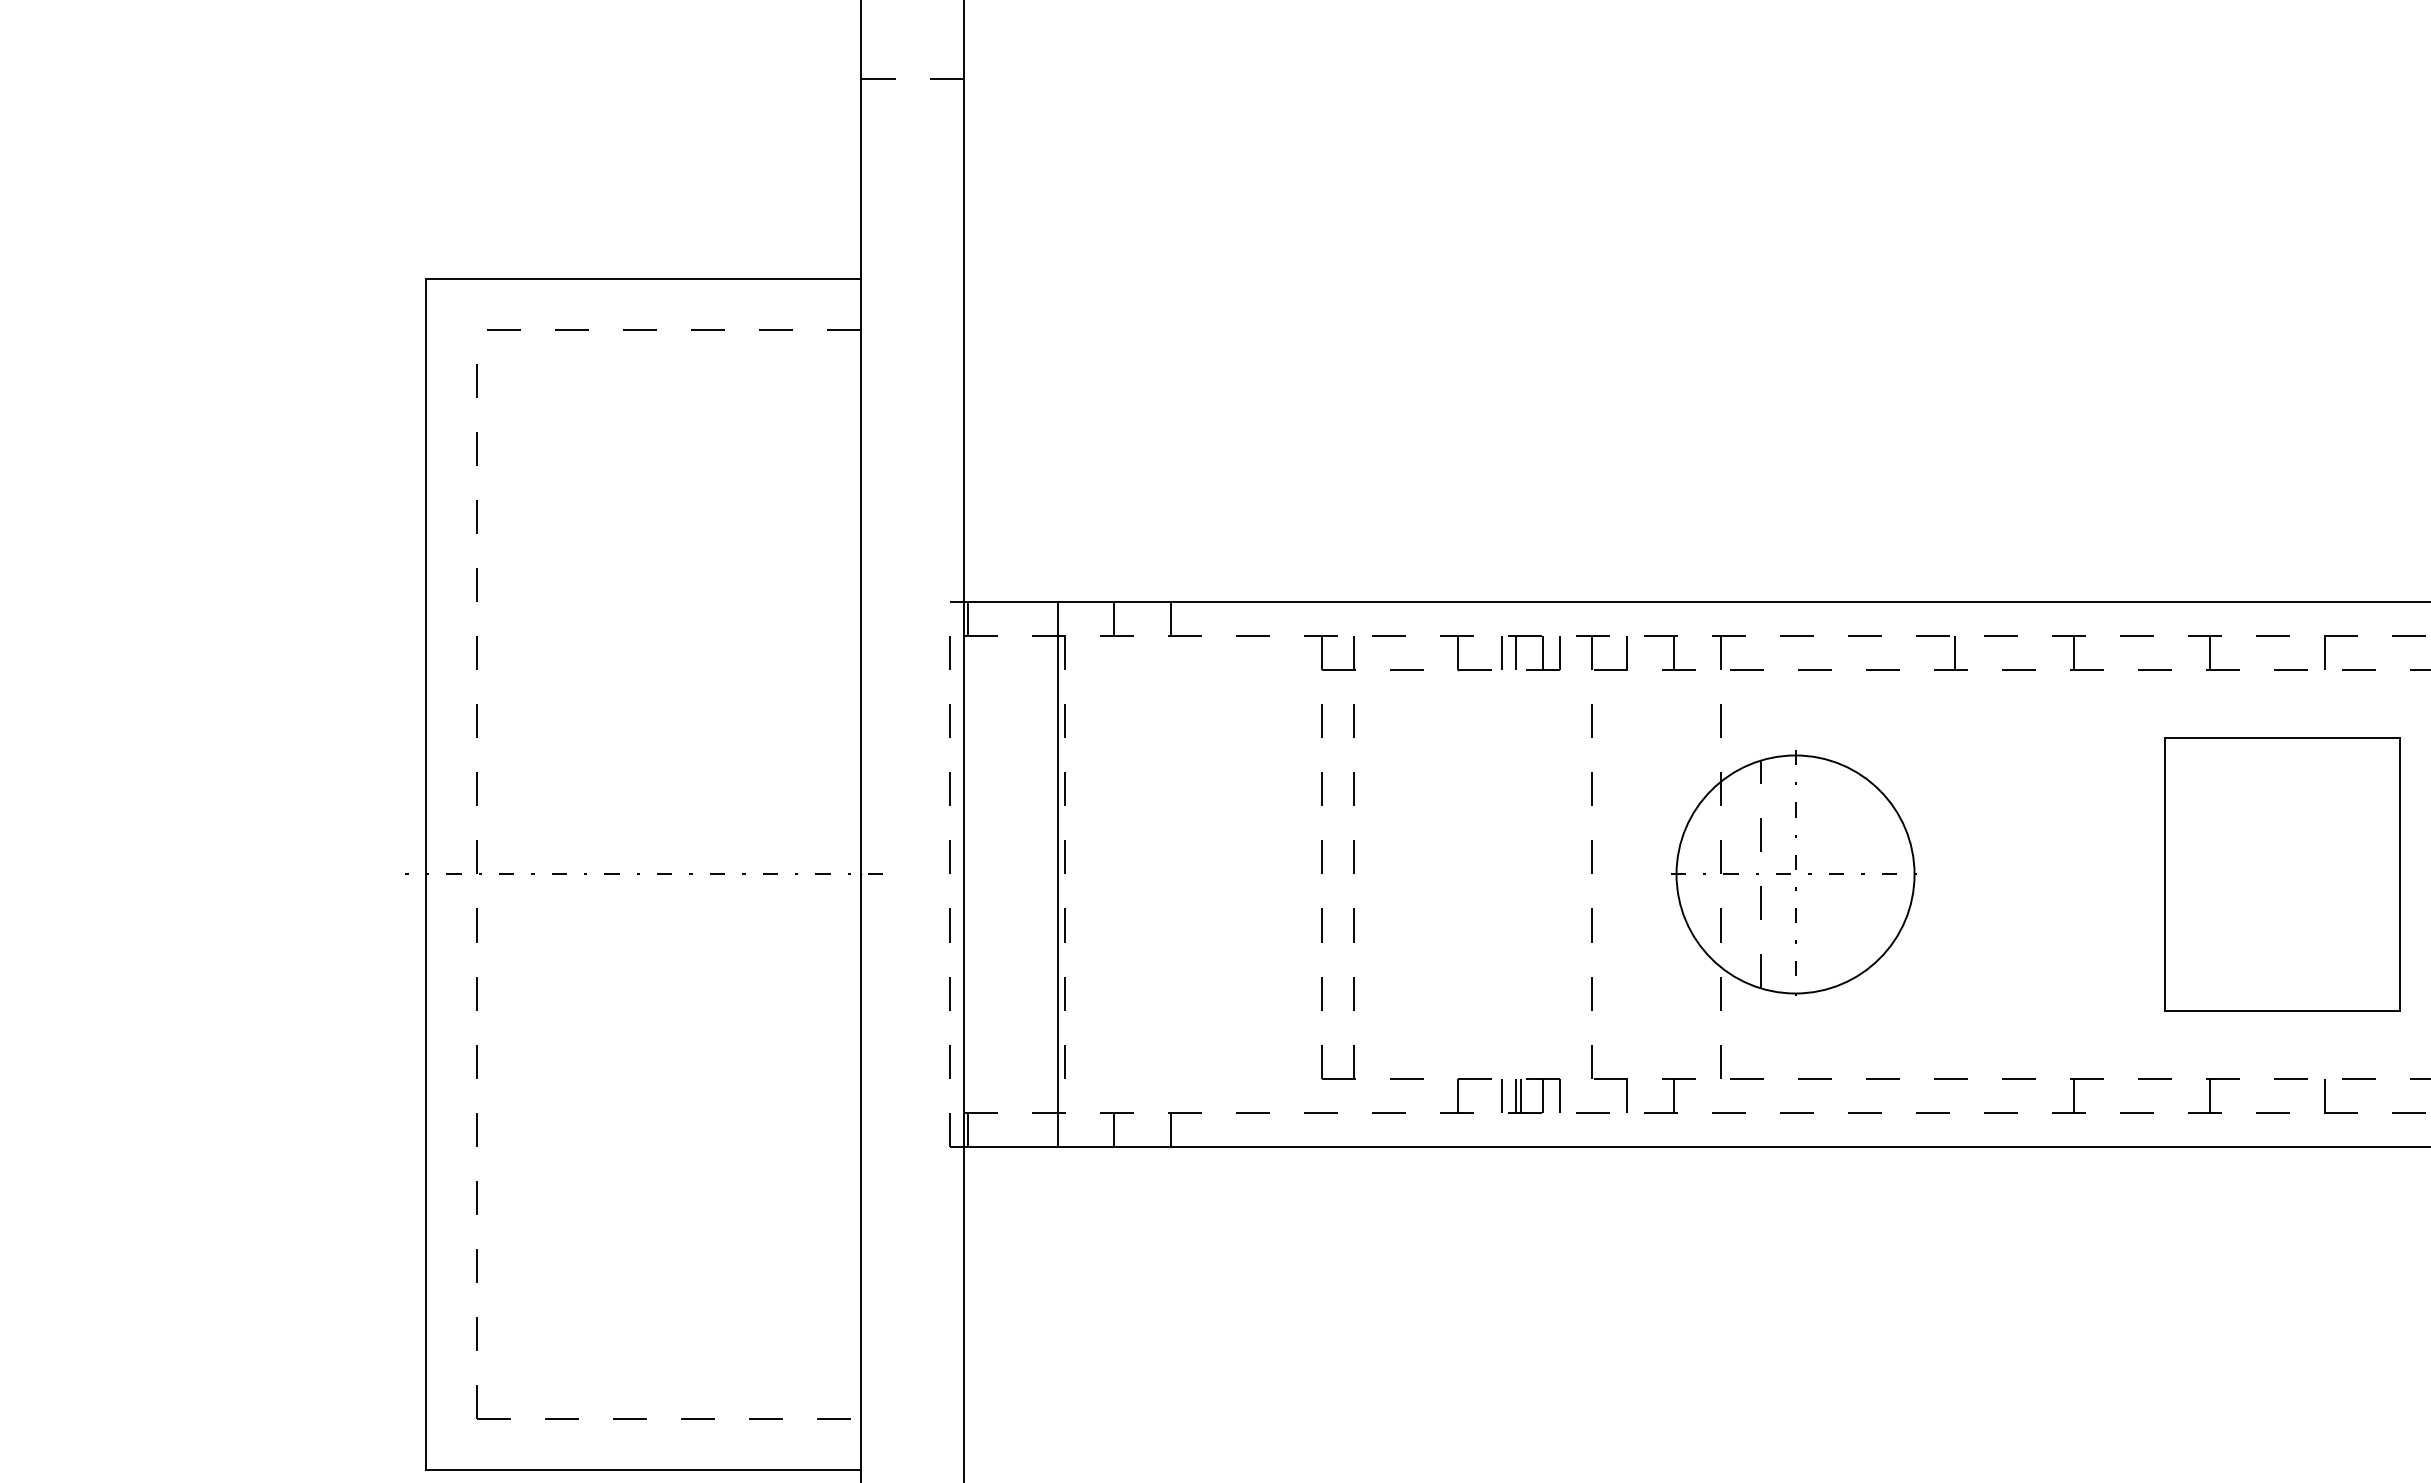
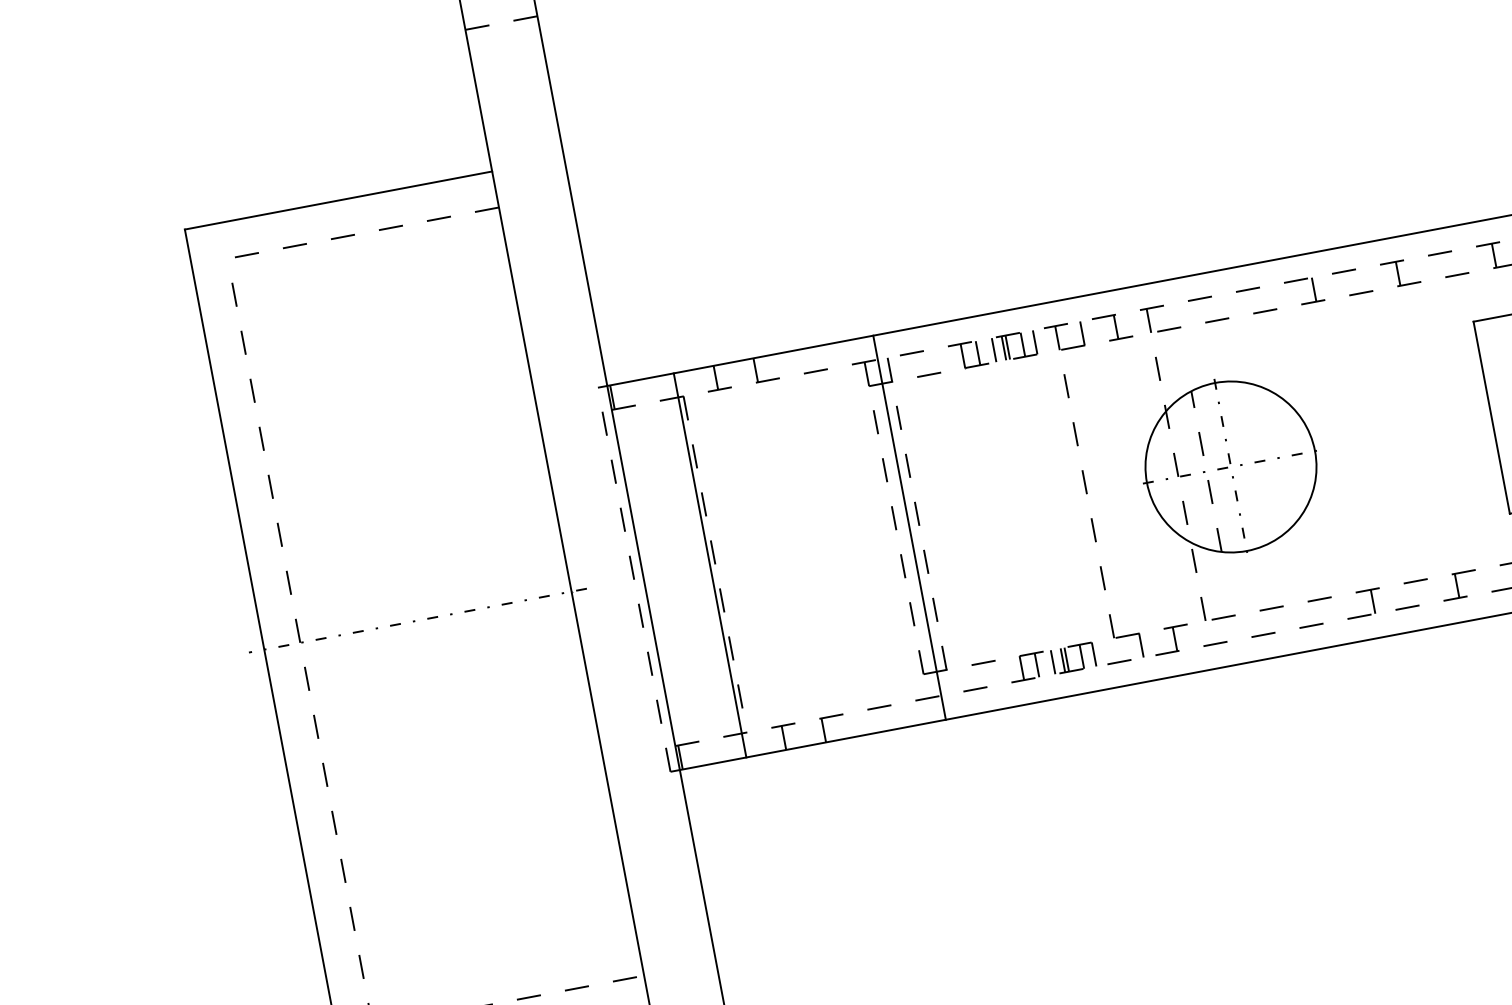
line: (1478, 653) -> (977, 353), added
line: (1521, 653) -> (1008, 347), added
line: (1340, 874) -> (909, 527), added
line: (1478, 1095) -> (1036, 665), added
line: (1955, 1095) -> (1373, 601), added

